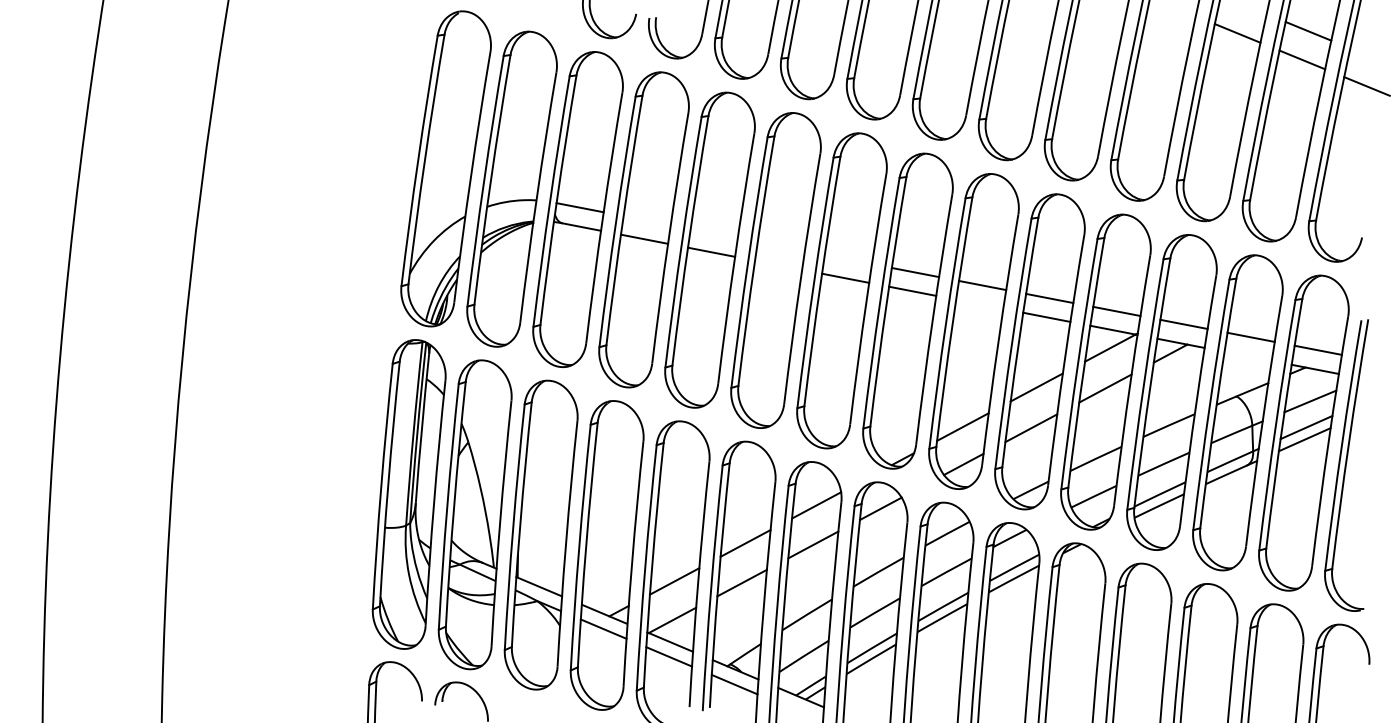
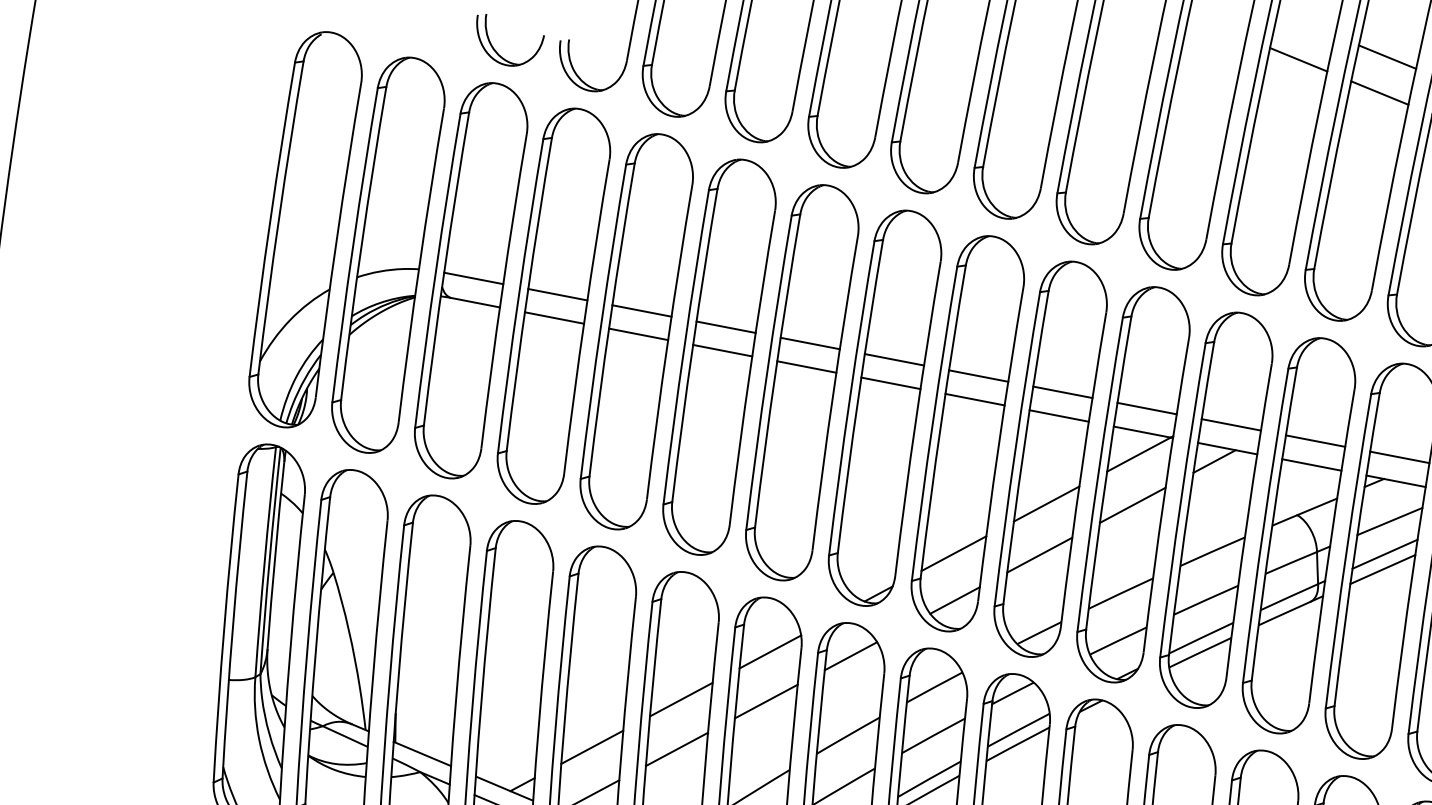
line: (646, 220) -> (556, 294), added
line: (713, 233) -> (641, 310), added
line: (780, 246) -> (725, 327), added
line: (847, 259) -> (809, 343), added
line: (778, 264) -> (722, 349), added
line: (979, 303) -> (974, 398), added
line: (1247, 355) -> (1310, 463), added

